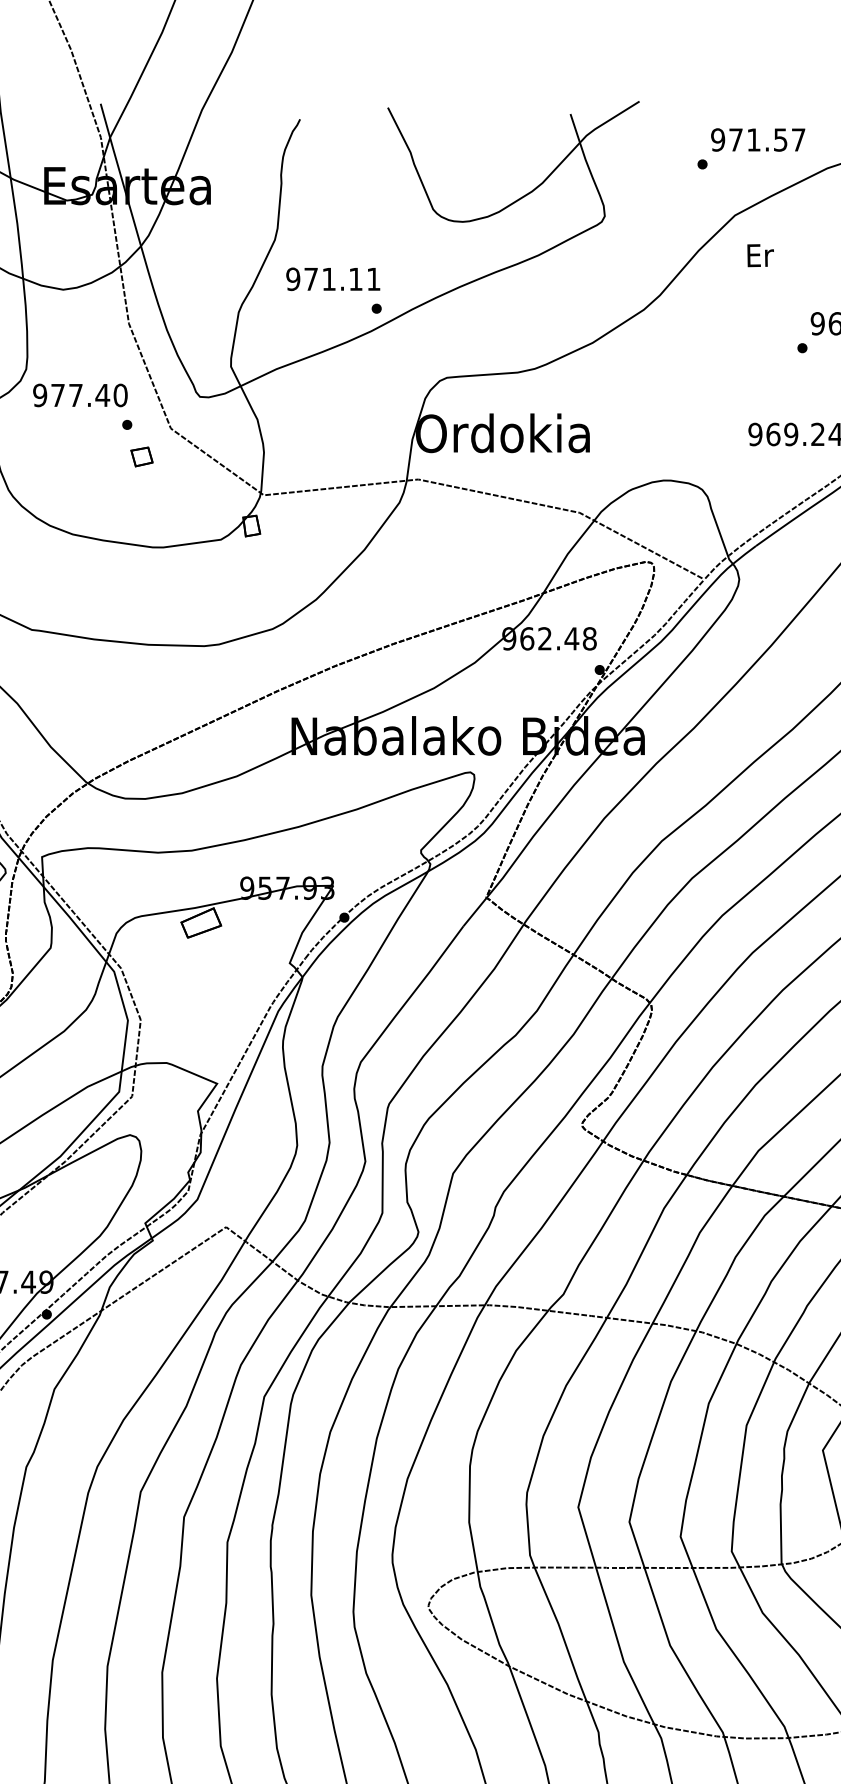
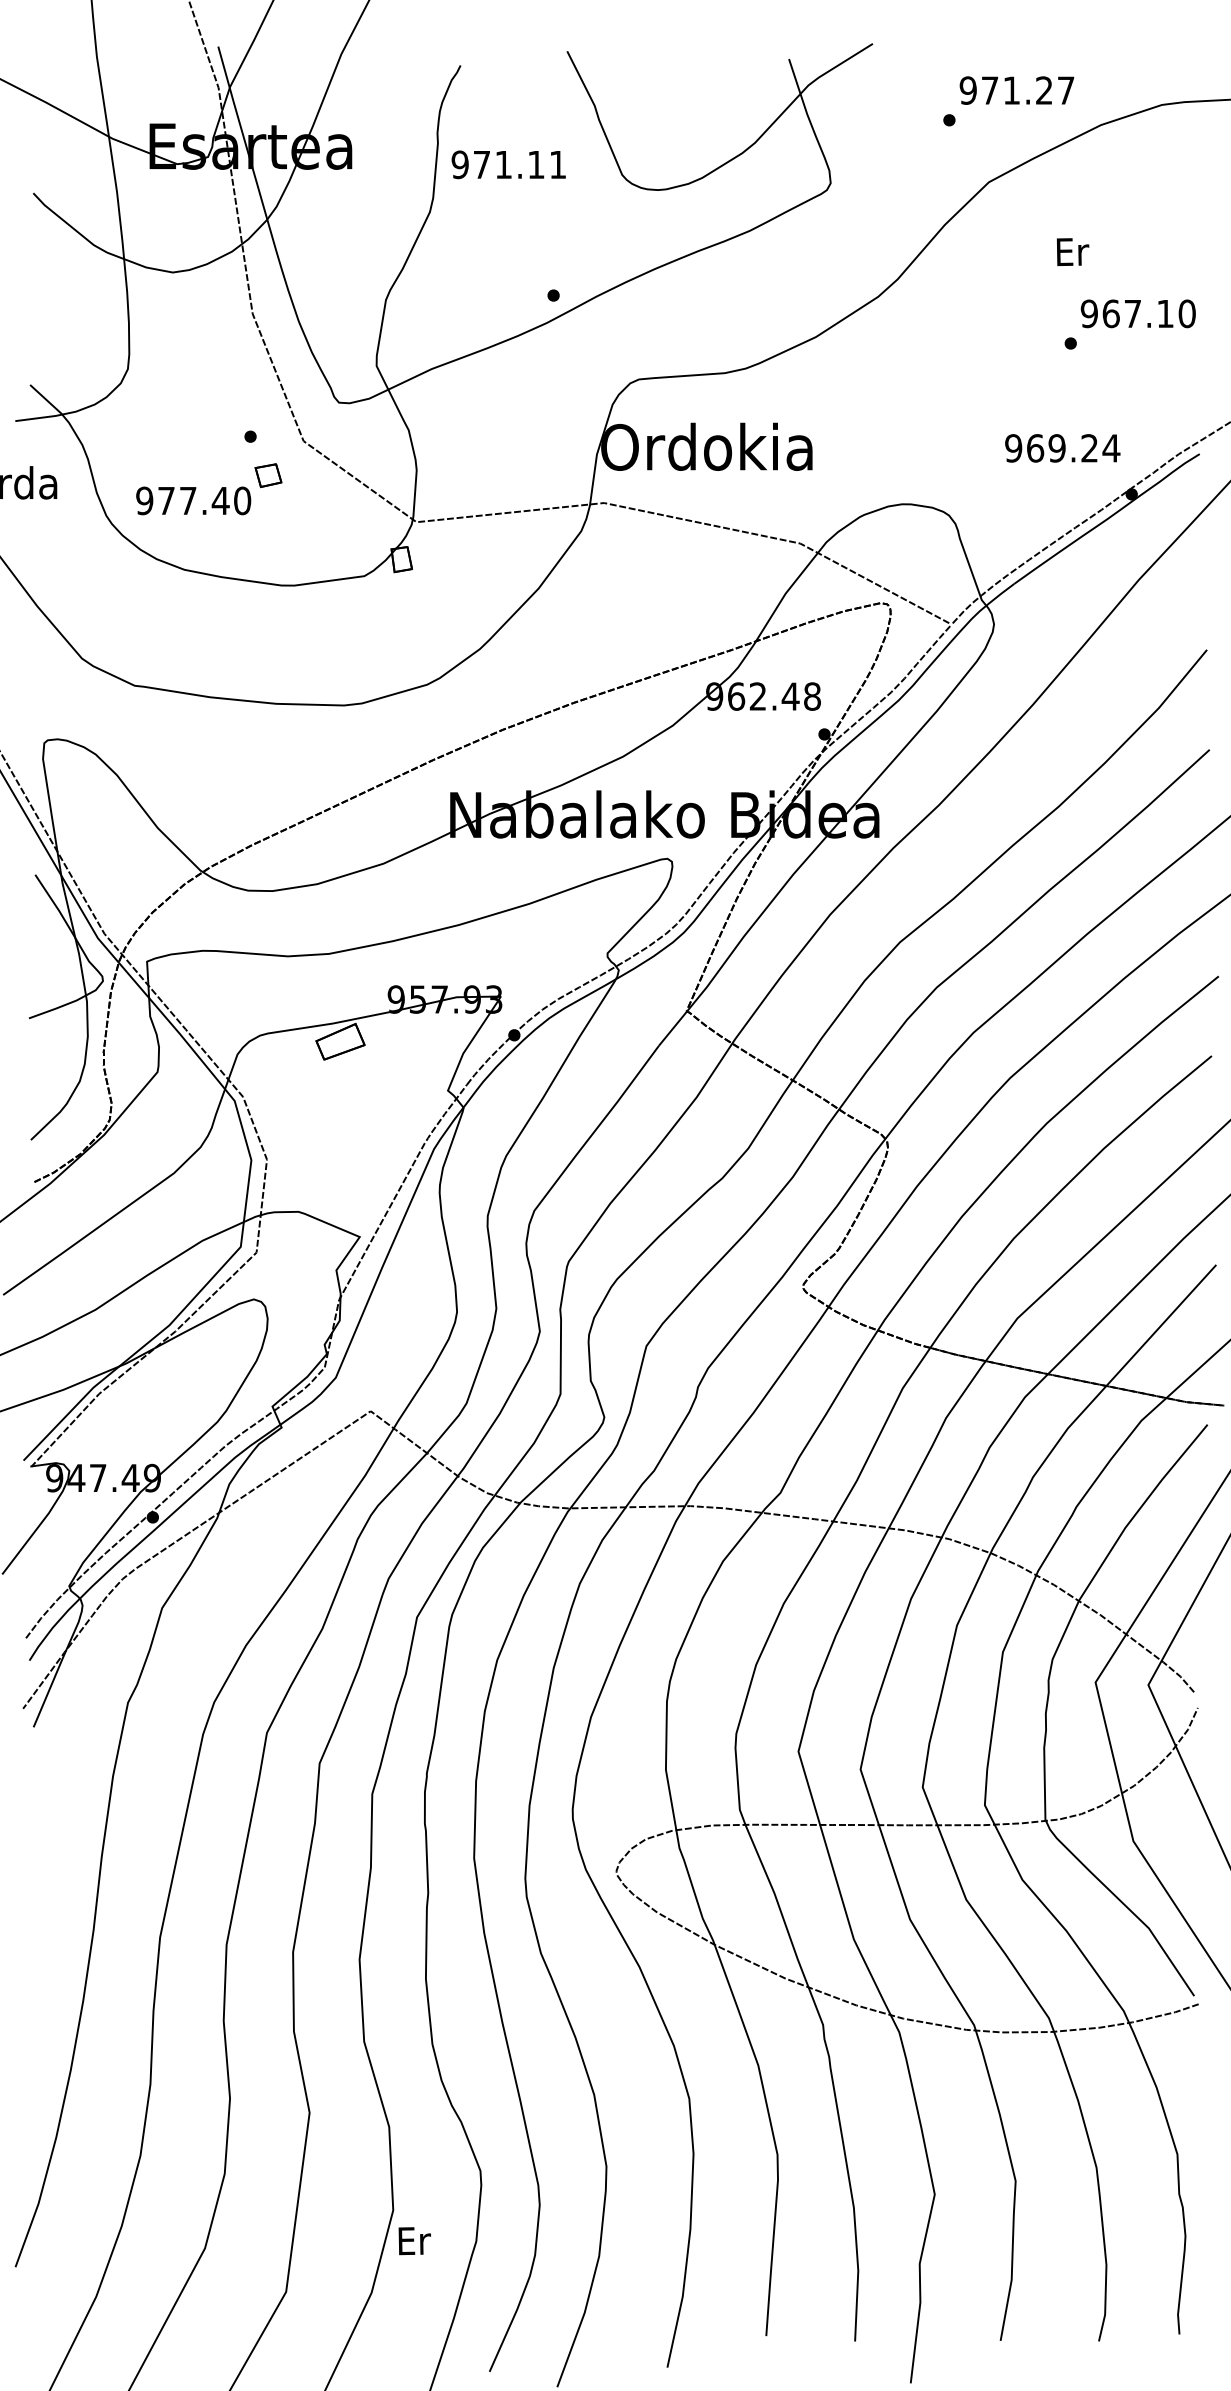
text: (780, 139) -> (1044, 90), 971.57 -> 971.27
text: (760, 255) -> (1072, 251), moved
text: (333, 279) -> (508, 164), moved
text: (80, 395) -> (193, 500), moved

